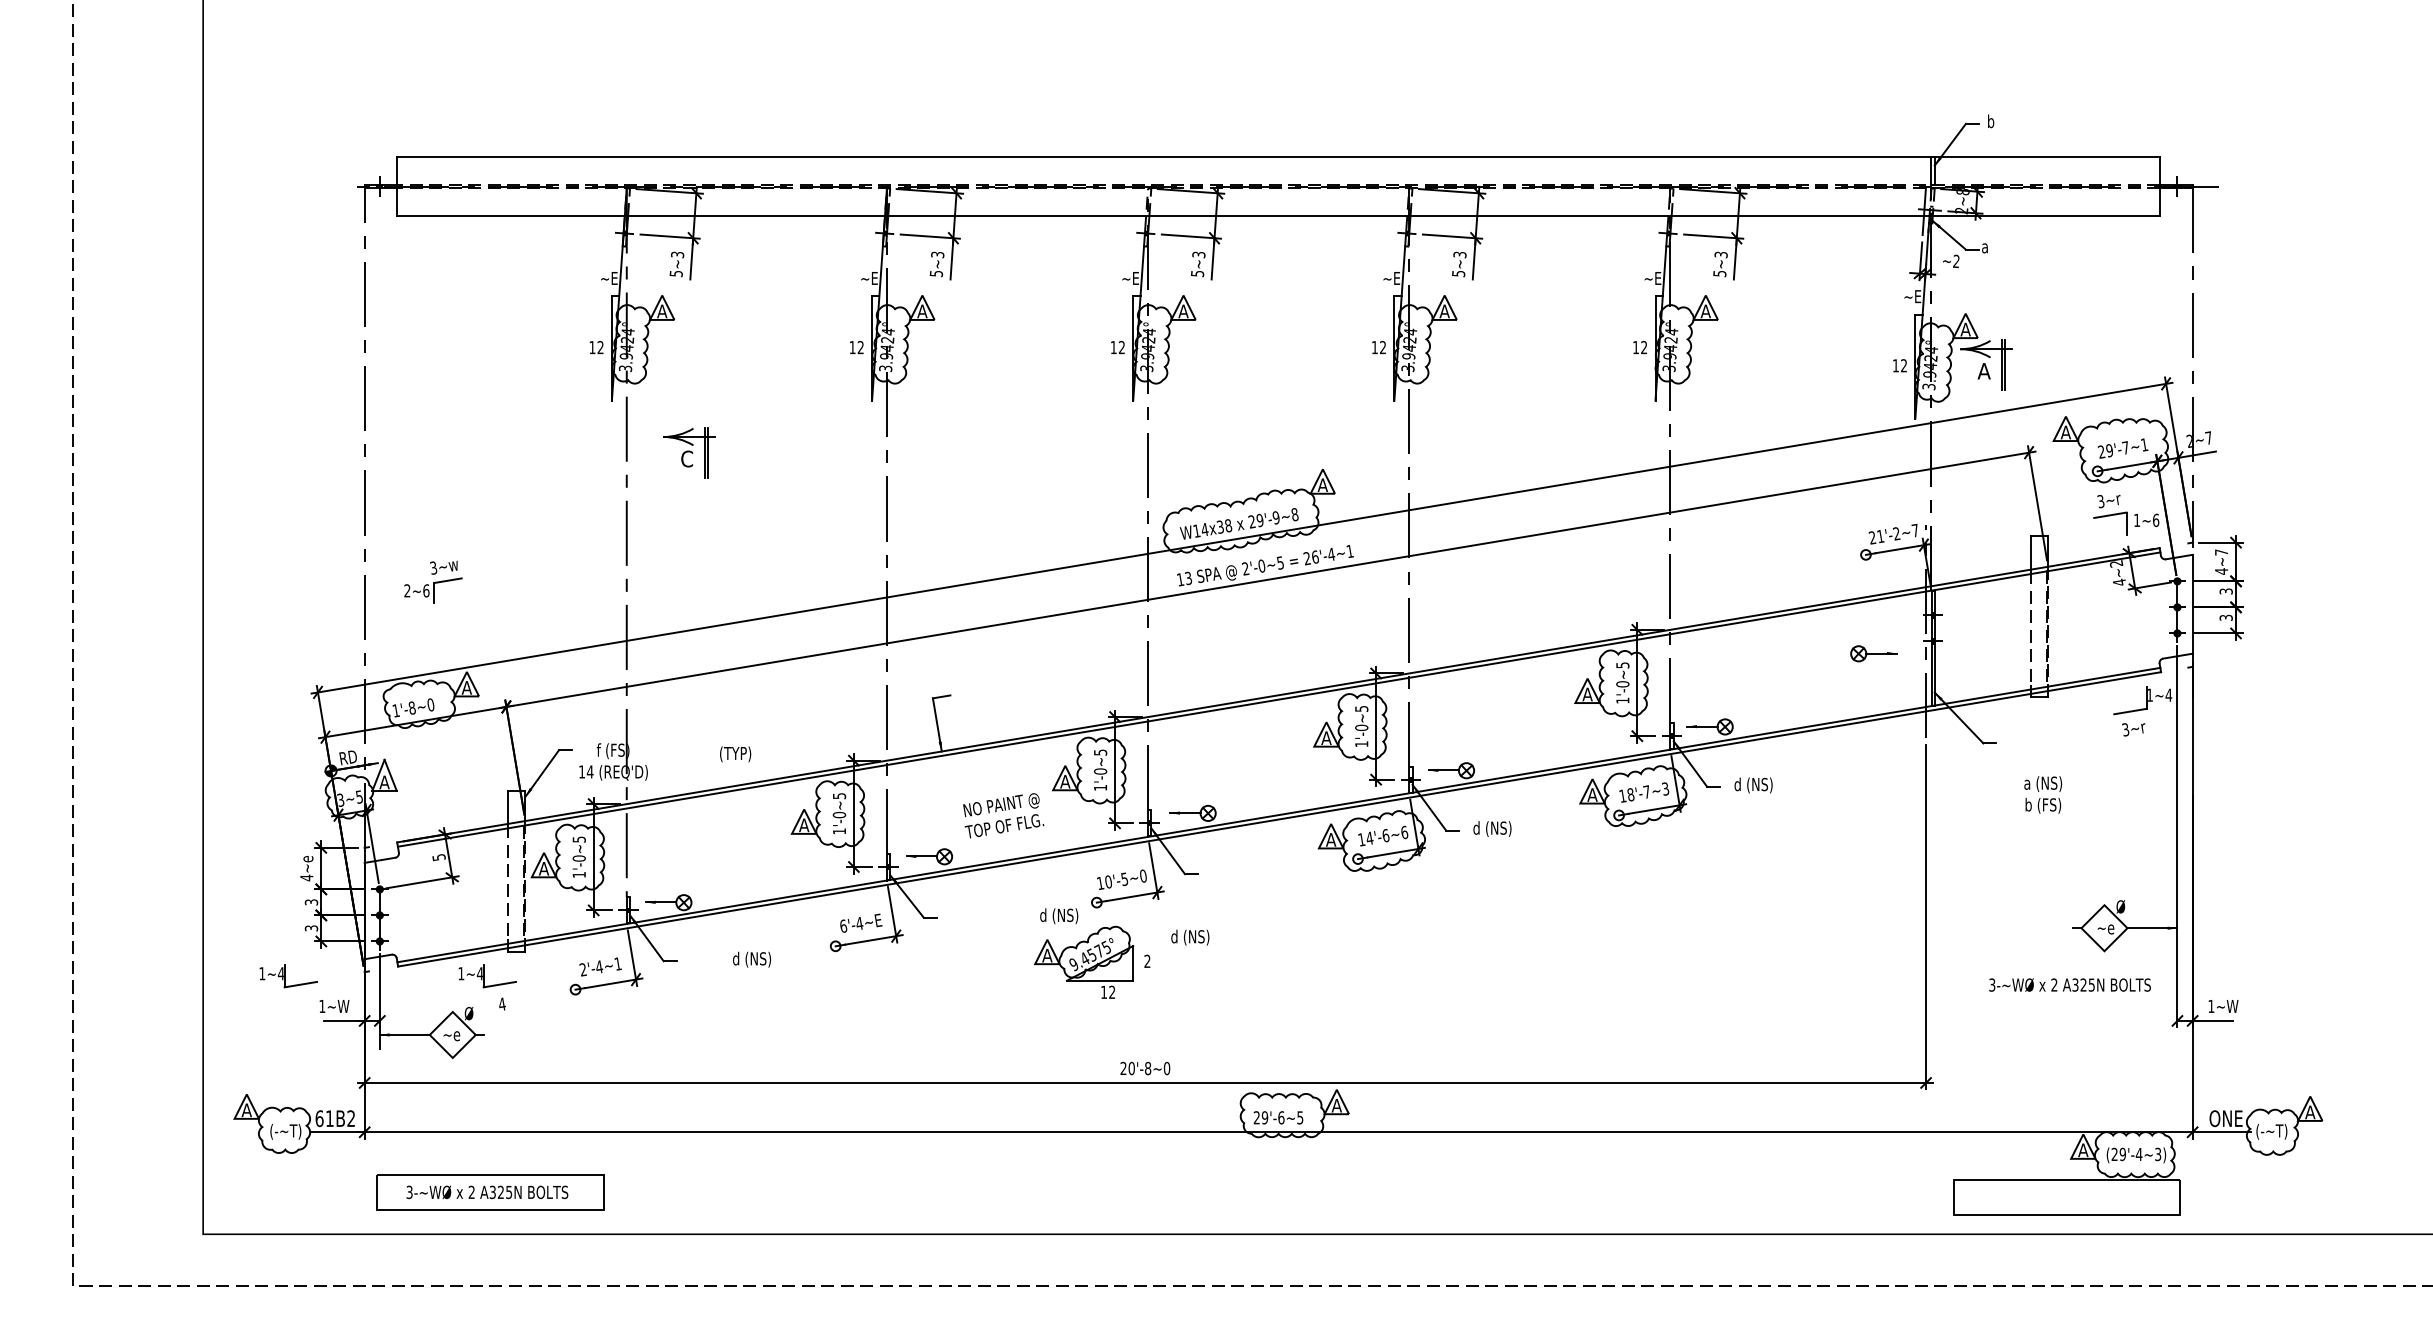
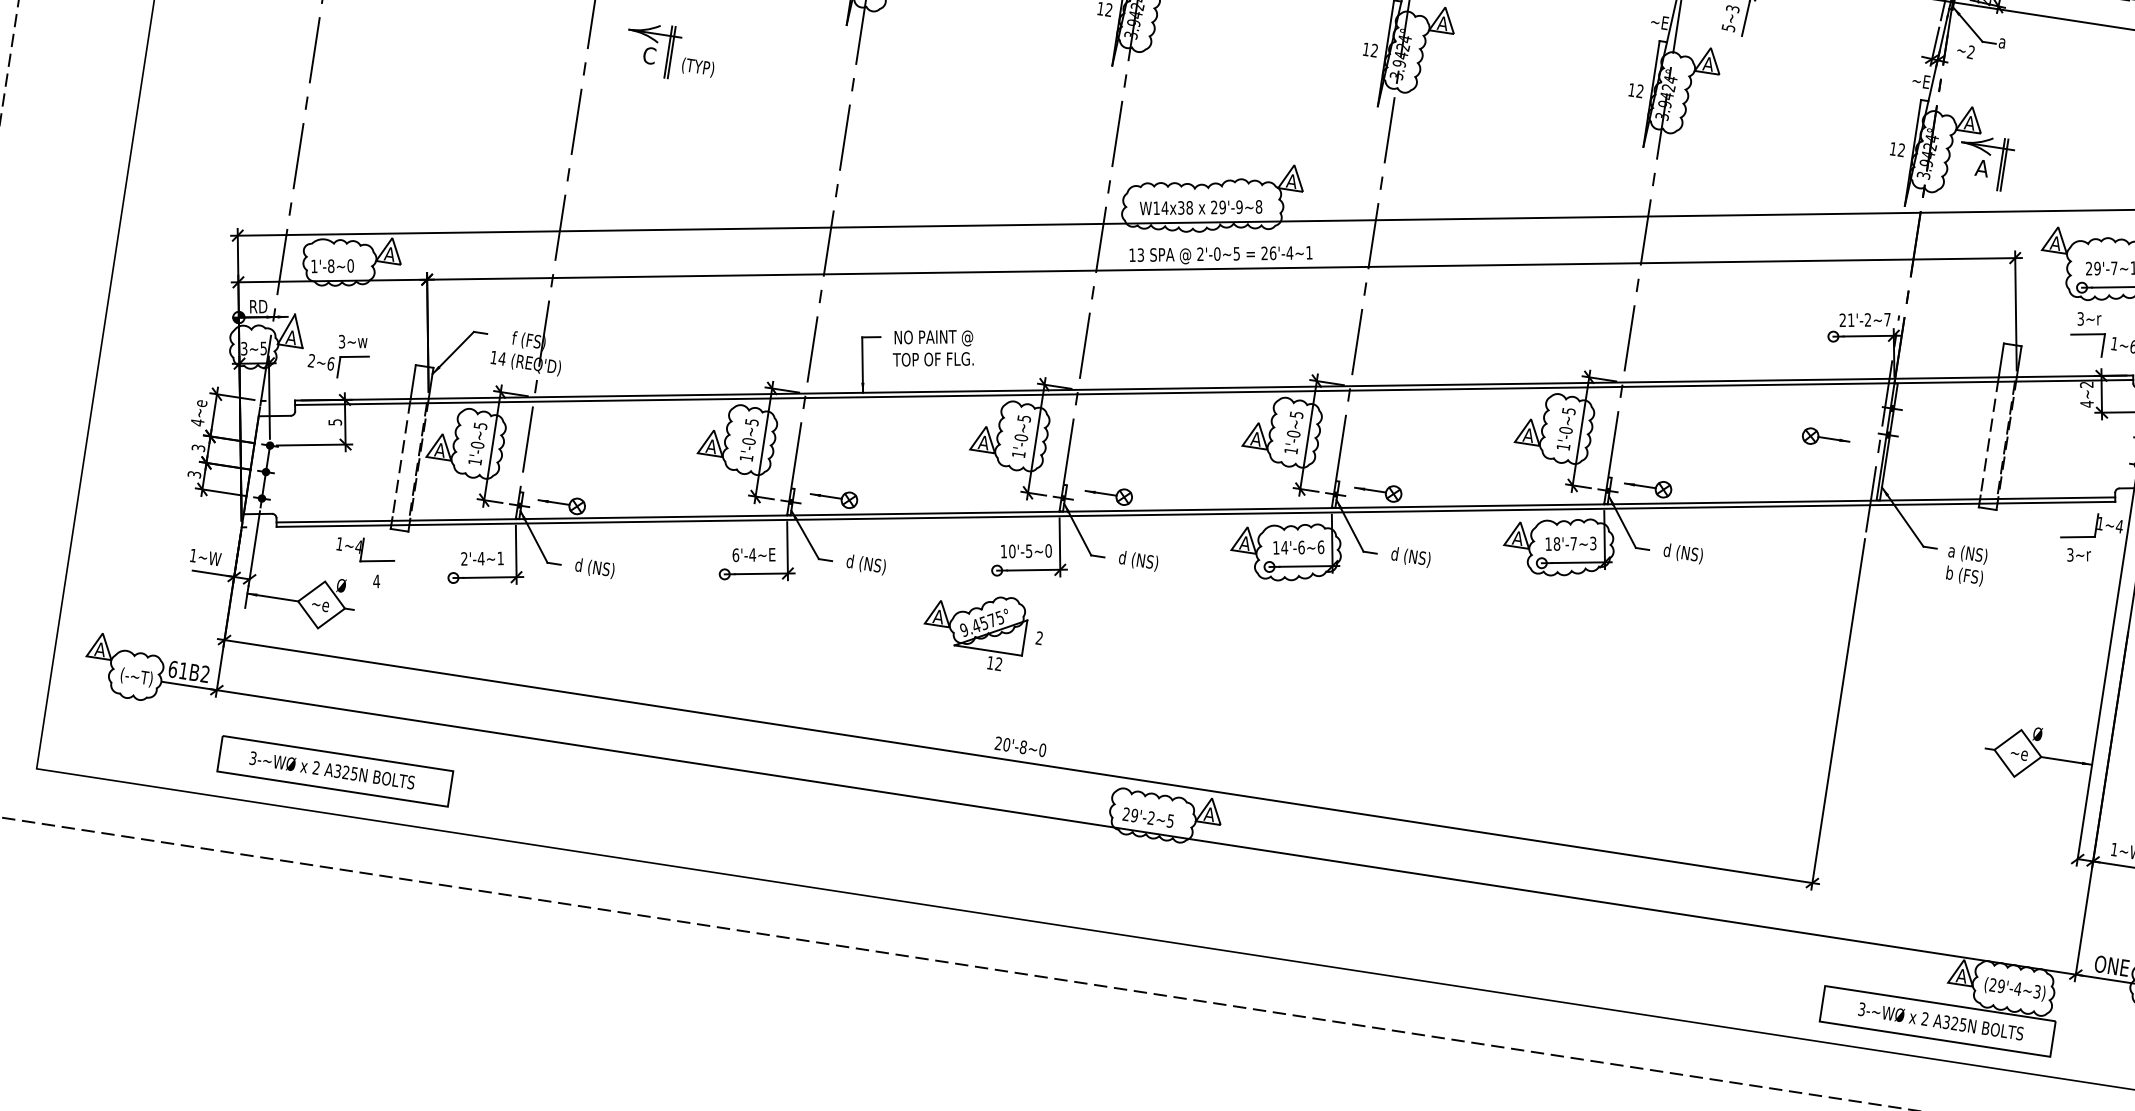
part: (433, 581) -> (339, 355), moved
text: (735, 754) -> (698, 67), moved
text: (2042, 794) -> (1965, 564), moved
text: (1003, 815) -> (933, 348), moved
text: (1059, 916) -> (866, 565), moved
text: (1190, 937) -> (1138, 560), moved
text: (752, 959) -> (595, 568), moved
part: (288, 976) -> (163, 519), removed
text: (2069, 984) -> (1940, 1020), moved
text: (1281, 1117) -> (1151, 817), 29'-6~5 -> 29'-2~5

